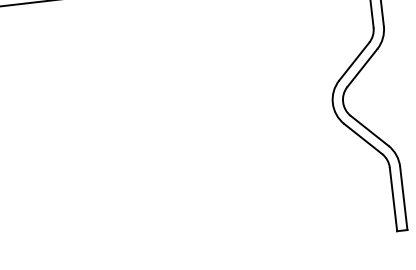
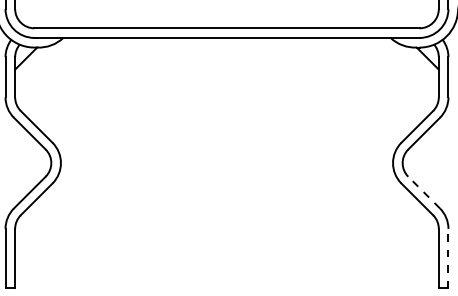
line: (368, 130) -> (423, 192), solid -> dashed
line: (403, 198) -> (448, 258), solid -> dashed

